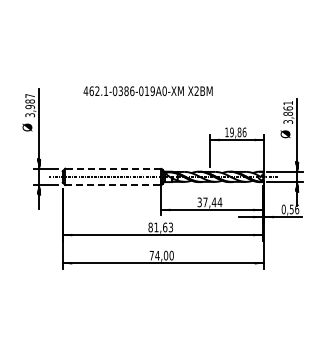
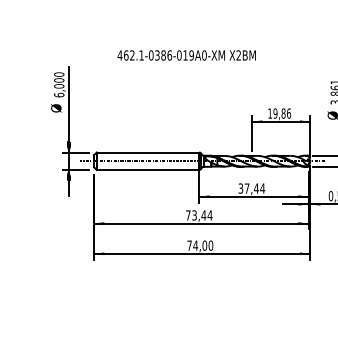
text: (147, 91) -> (186, 55), moved
text: (29, 105) -> (58, 84), 3,987 -> 6,000
line: (113, 168) -> (148, 152), dashed -> solid
line: (113, 185) -> (148, 170), dashed -> solid
text: (160, 227) -> (198, 215), 81,63 -> 73,44

